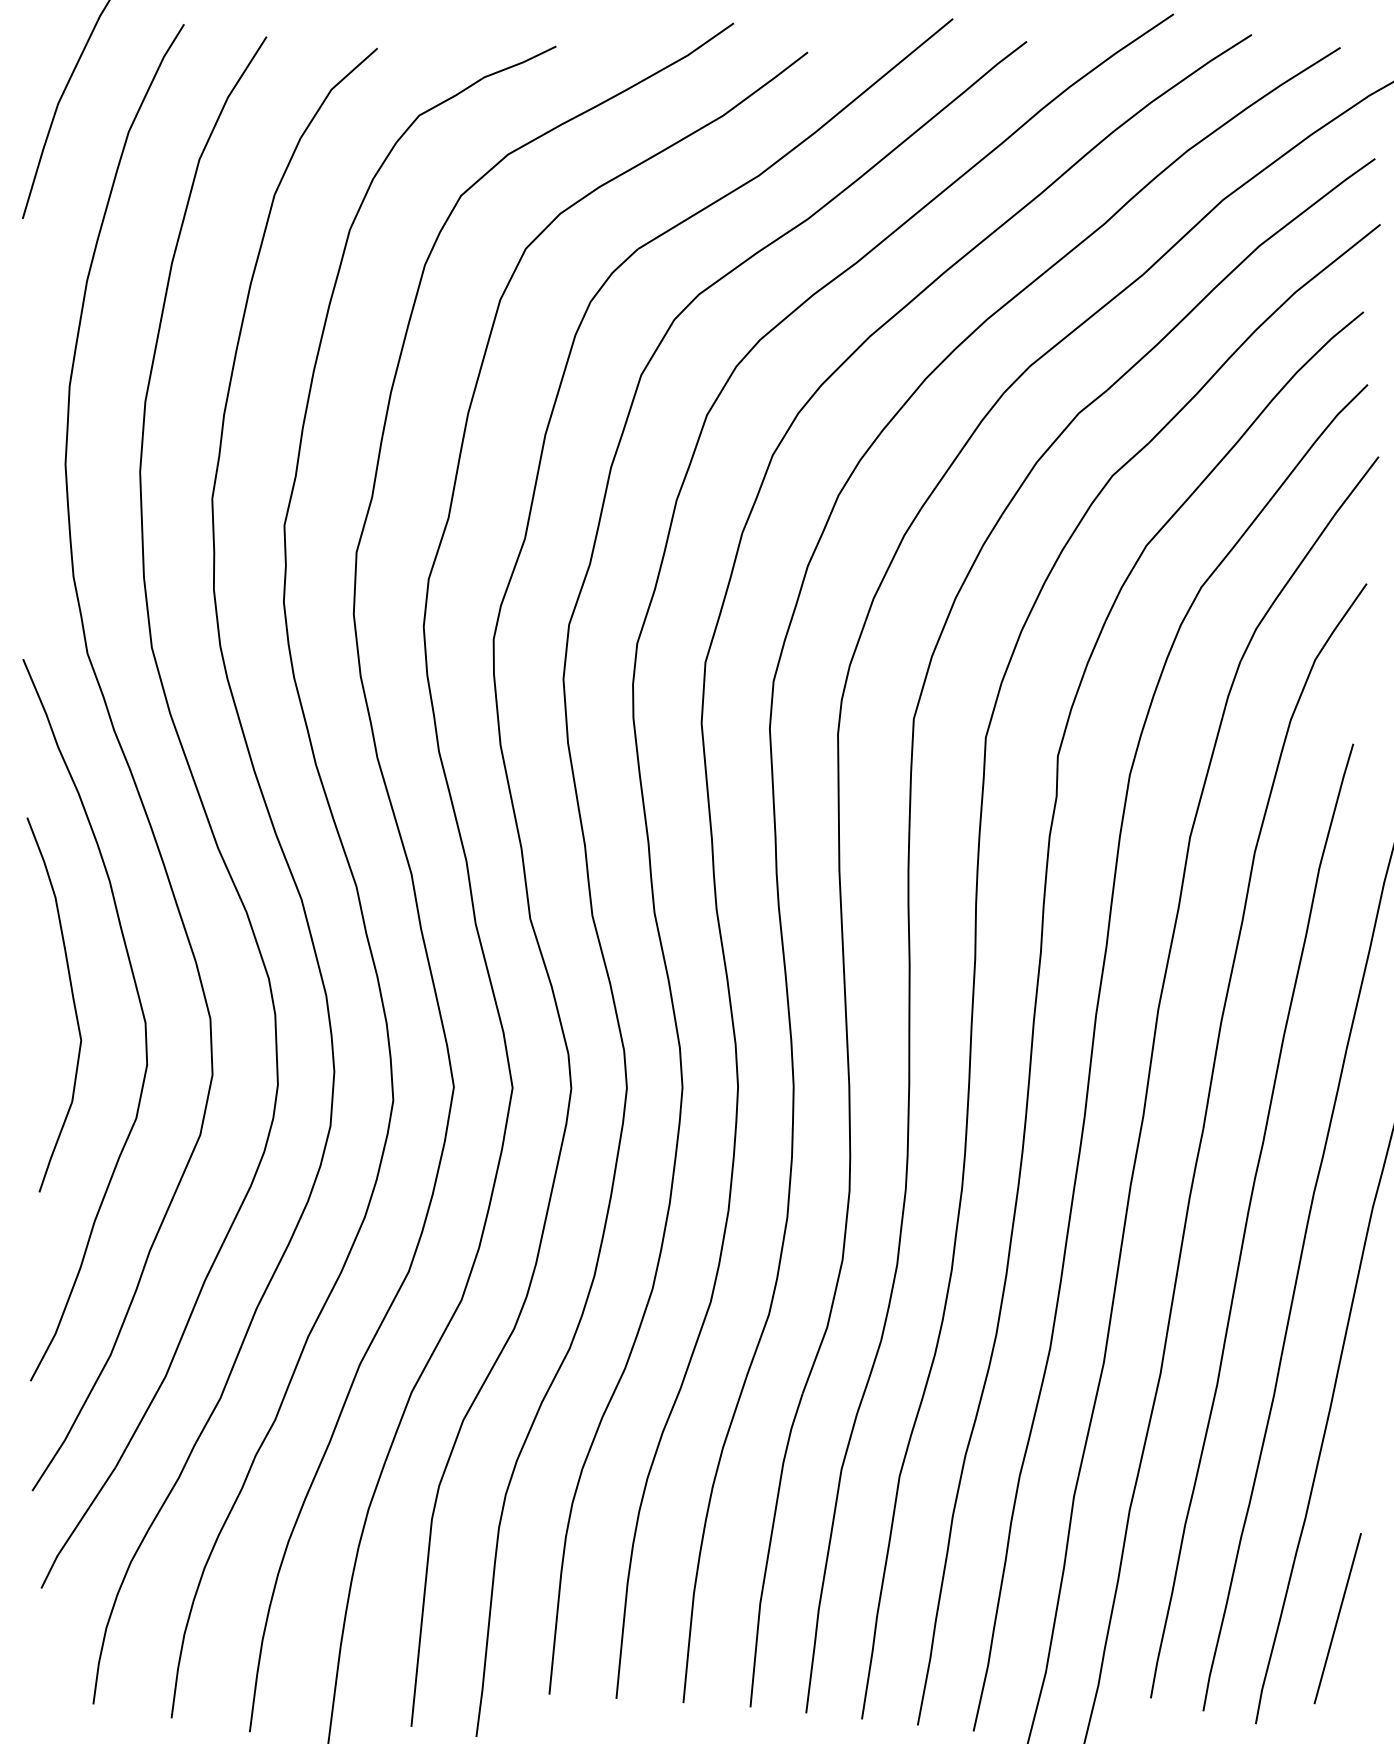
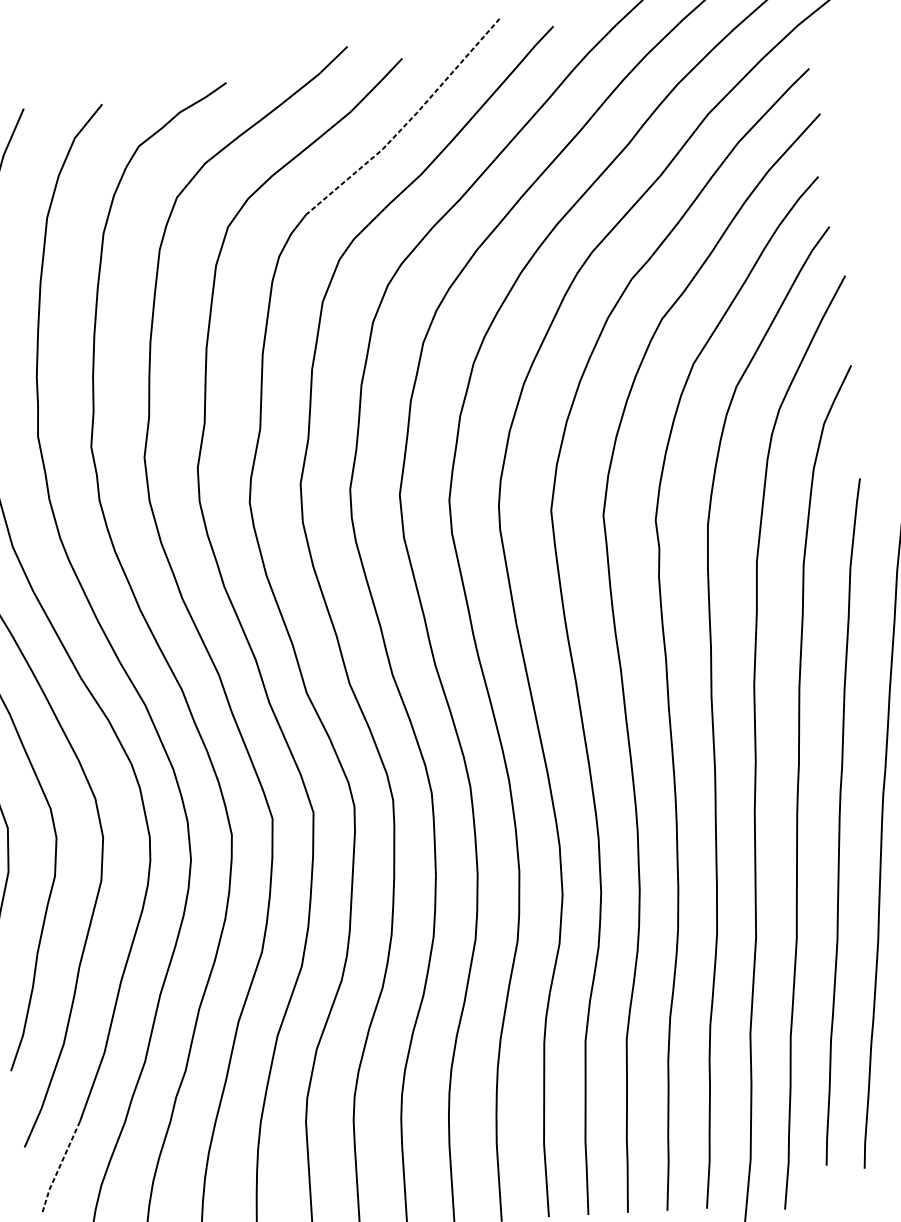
line: (801, 142) -> (408, 121), solid -> dashed
line: (75, 1527) -> (58, 1167), solid -> dashed

